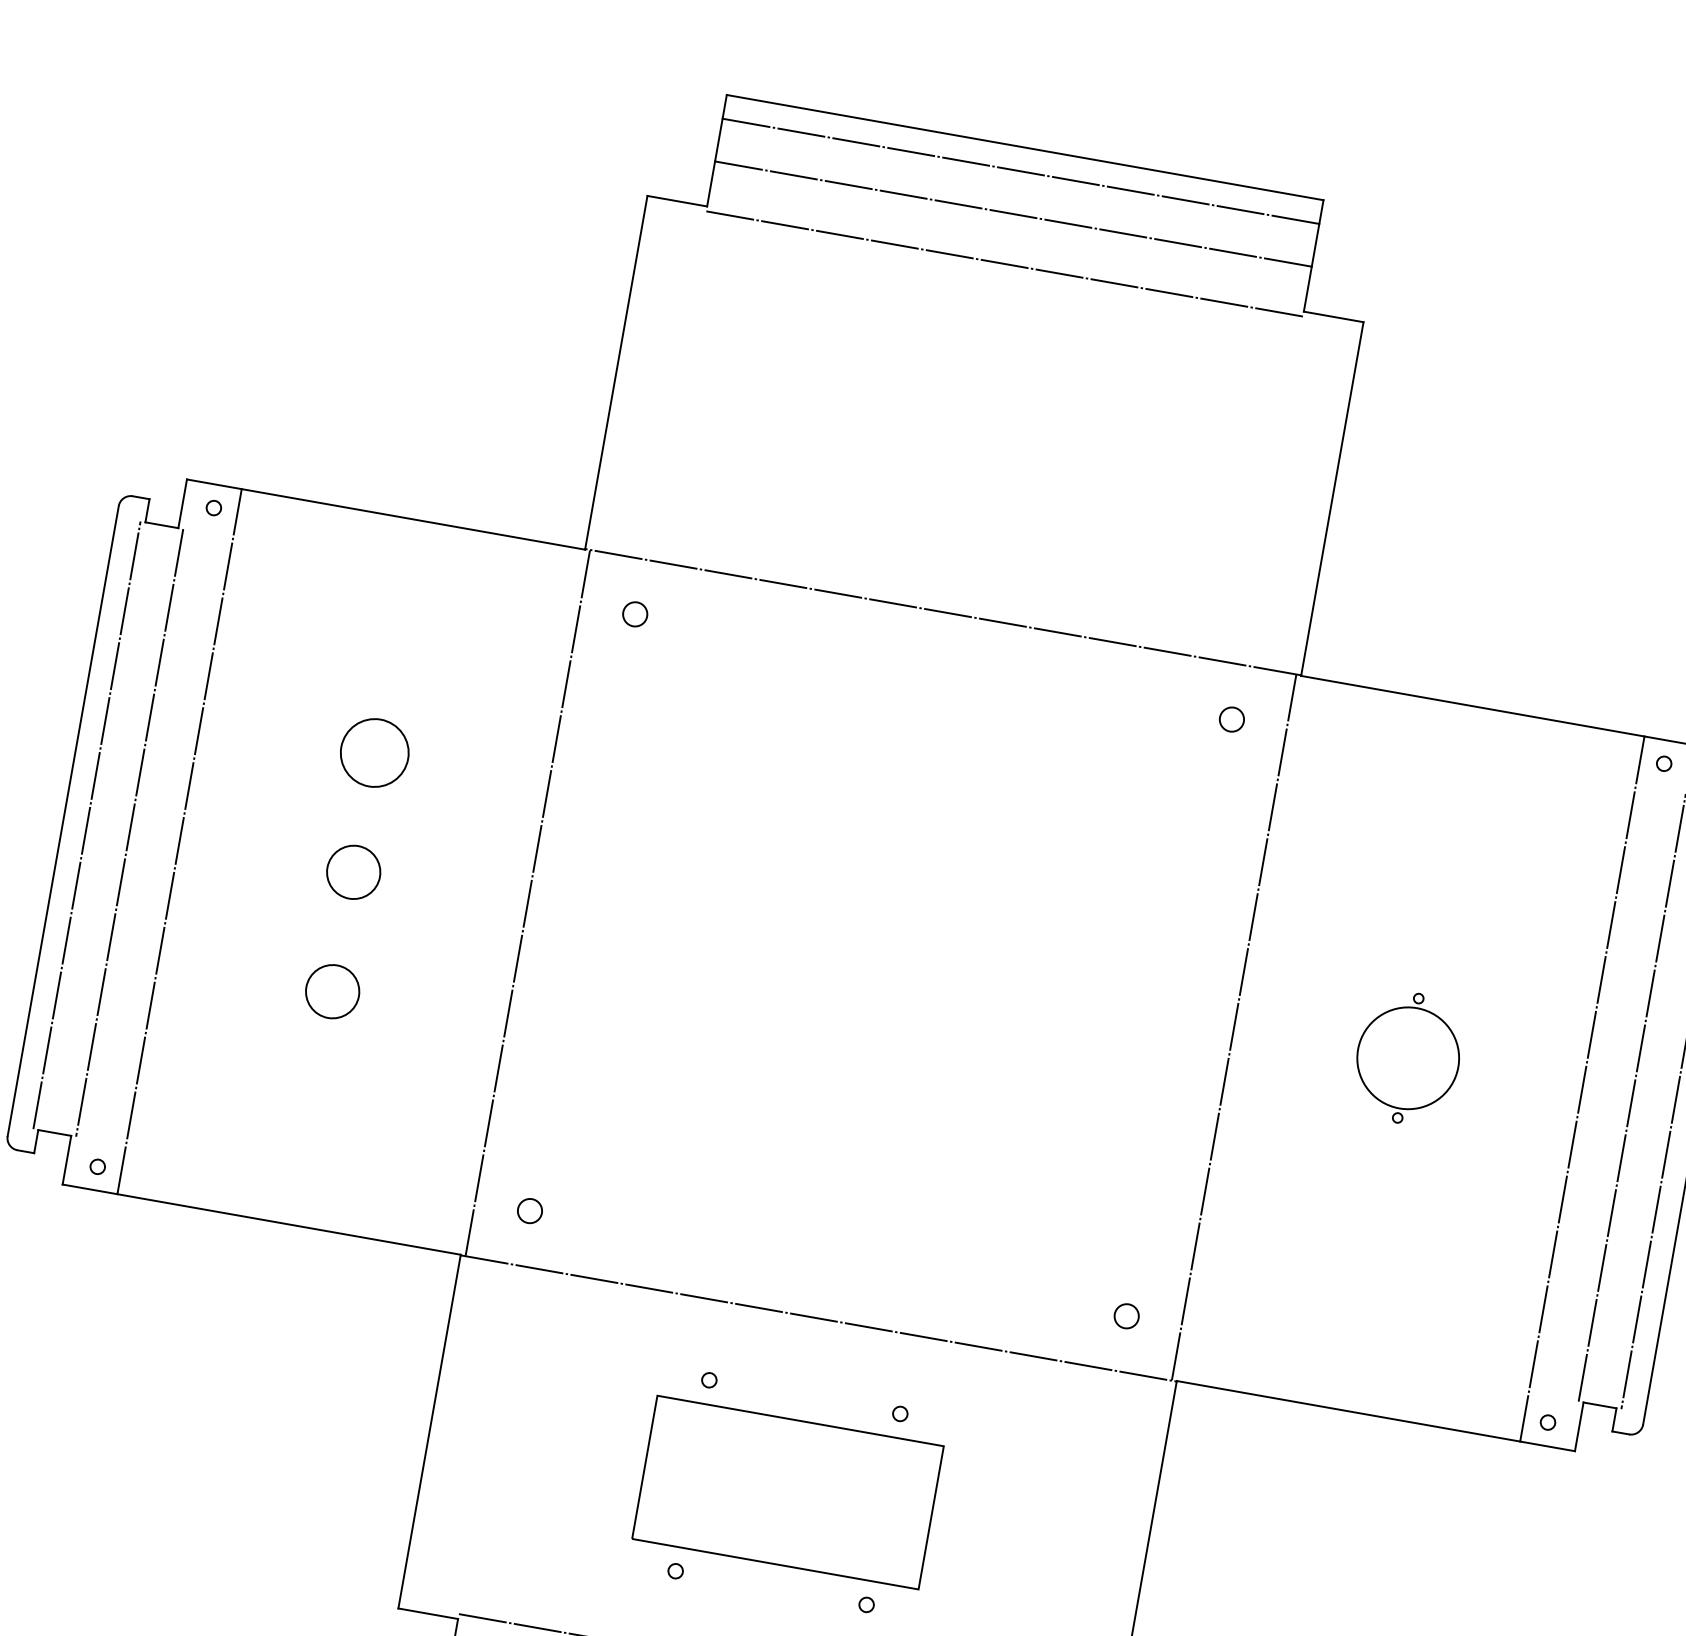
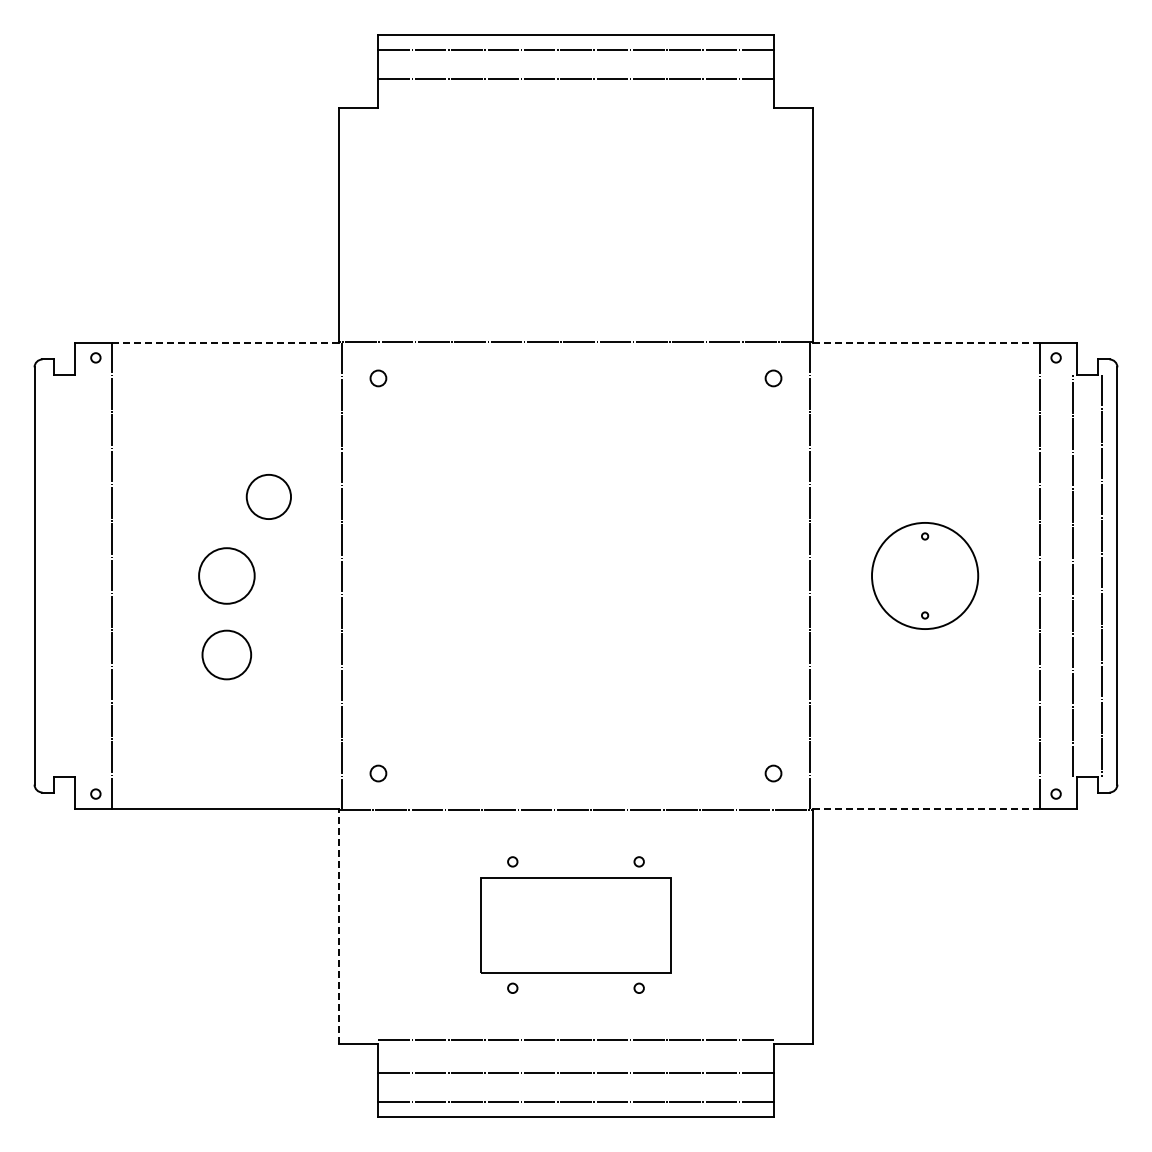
line: (1003, 263) -> (575, 111), removed
line: (413, 519) -> (225, 342), solid -> dashed
line: (1472, 706) -> (926, 342), solid -> dashed
circle: (374, 752) -> (268, 496), moved
line: (87, 824) -> (50, 575), removed
line: (129, 832) -> (78, 575), removed
circle: (353, 871) -> (226, 575), size x1.6
circle: (332, 990) -> (226, 654), size x1.4
circle: (1407, 1057) -> (924, 575), size x1.6
line: (1348, 1411) -> (926, 809), solid -> dashed
line: (428, 1431) -> (338, 926), solid -> dashed

